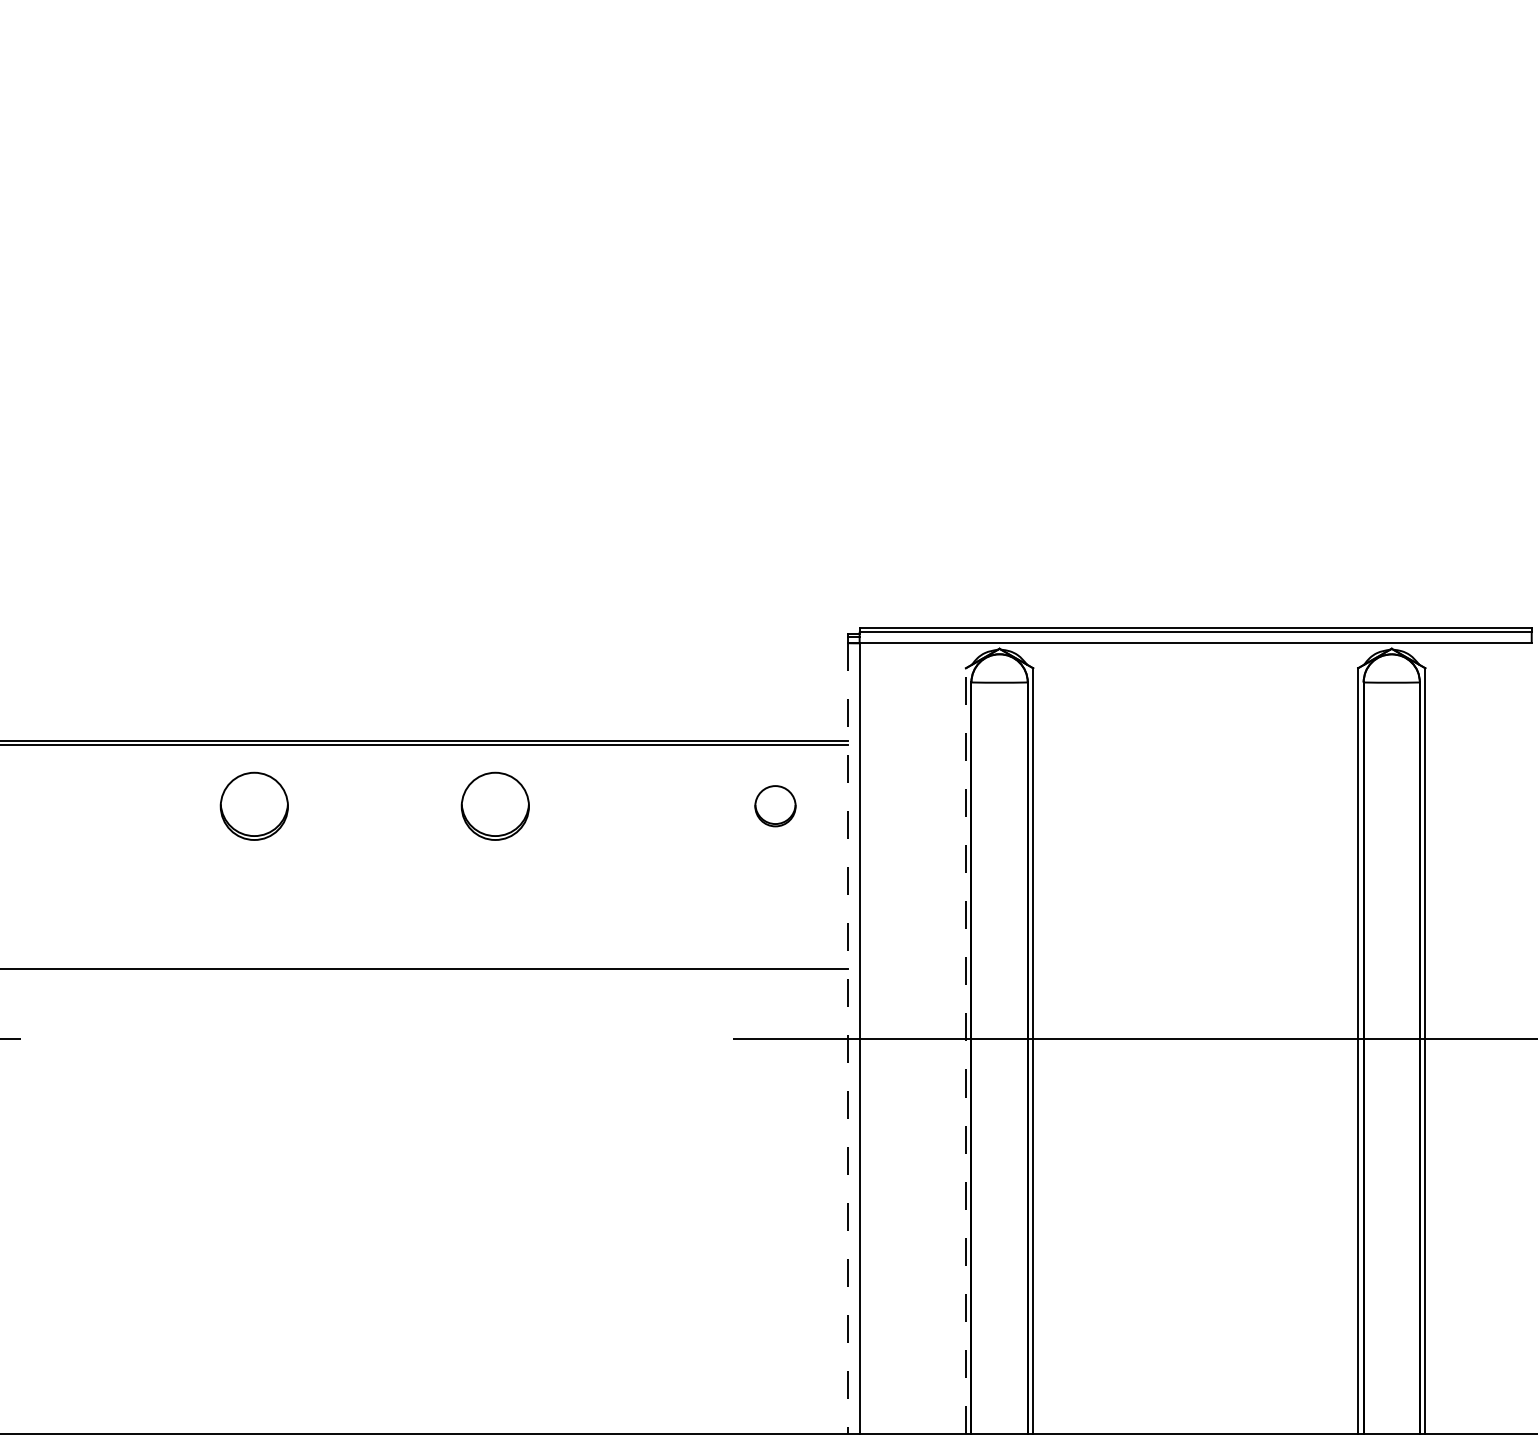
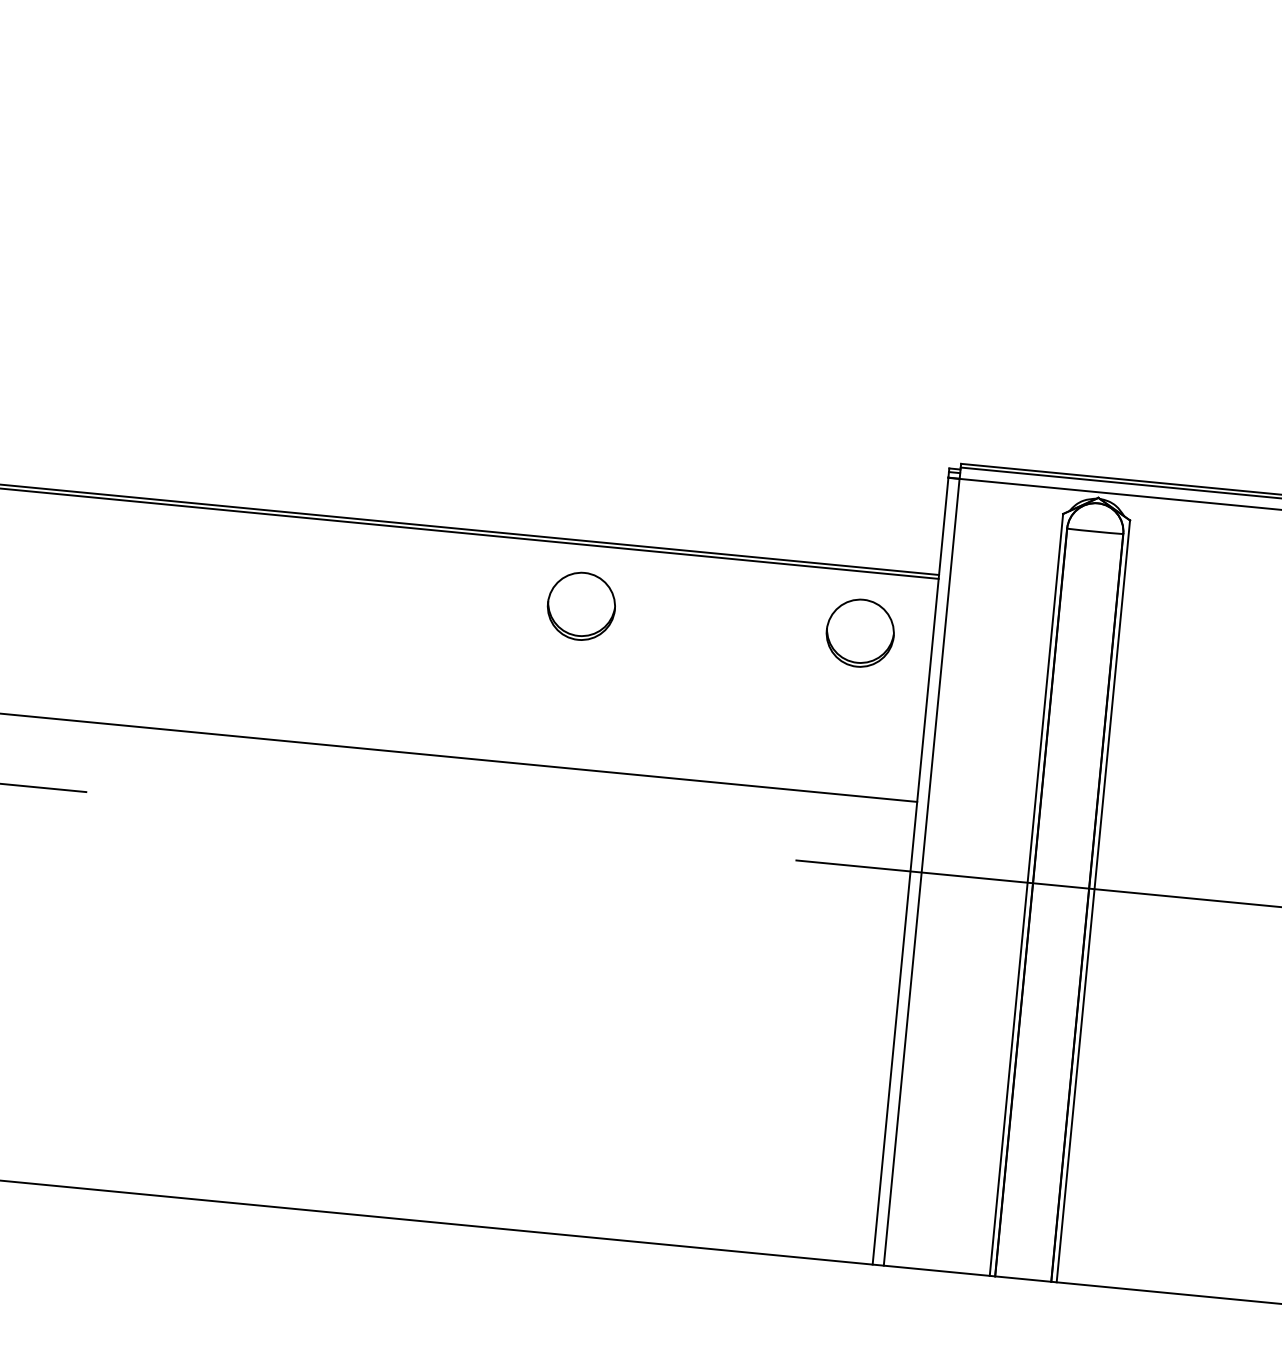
part: (253, 805) -> (340, 582), removed
part: (775, 805) -> (860, 632), size x1.67
line: (848, 1038) -> (910, 871), dashed -> solid
line: (965, 1050) -> (1026, 894), dashed -> solid

